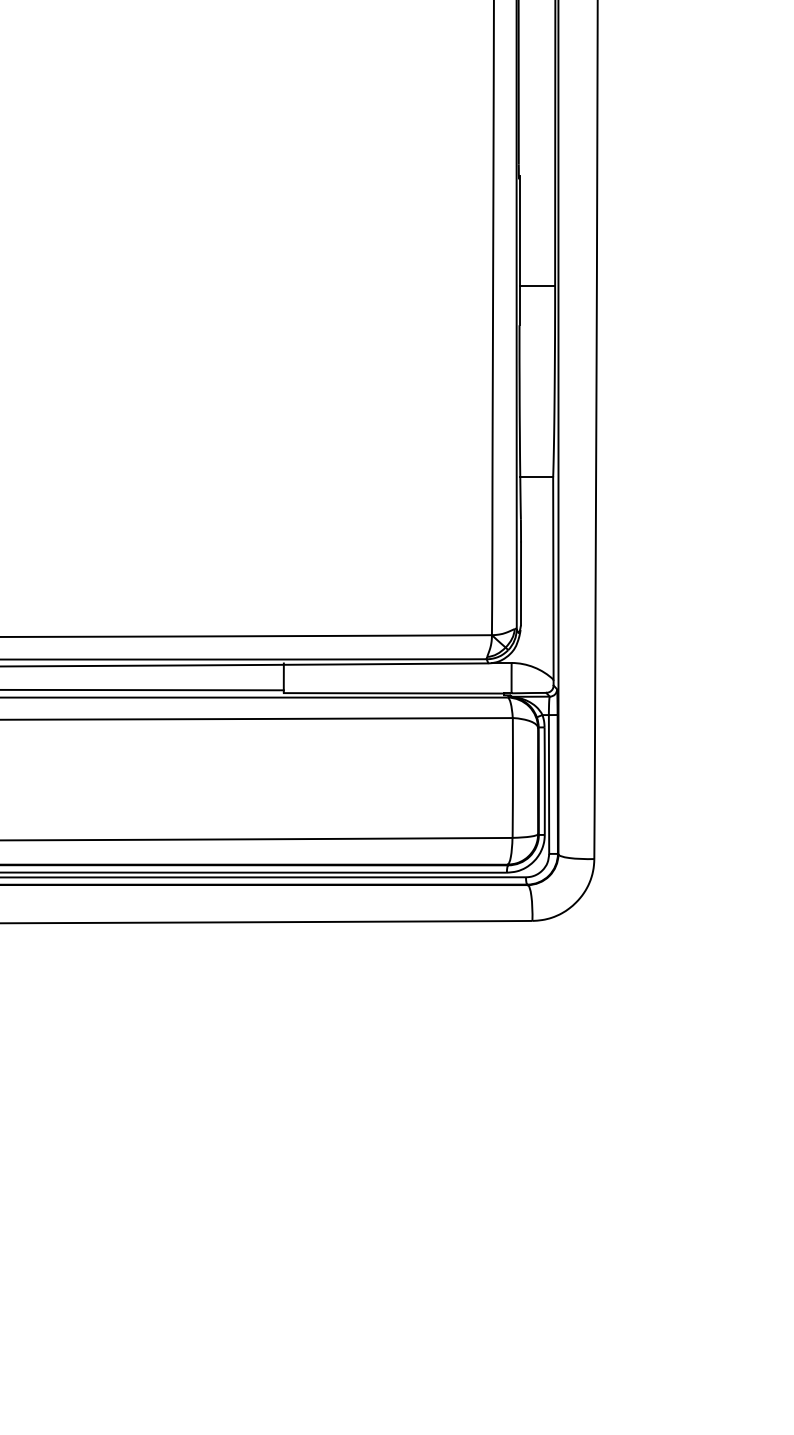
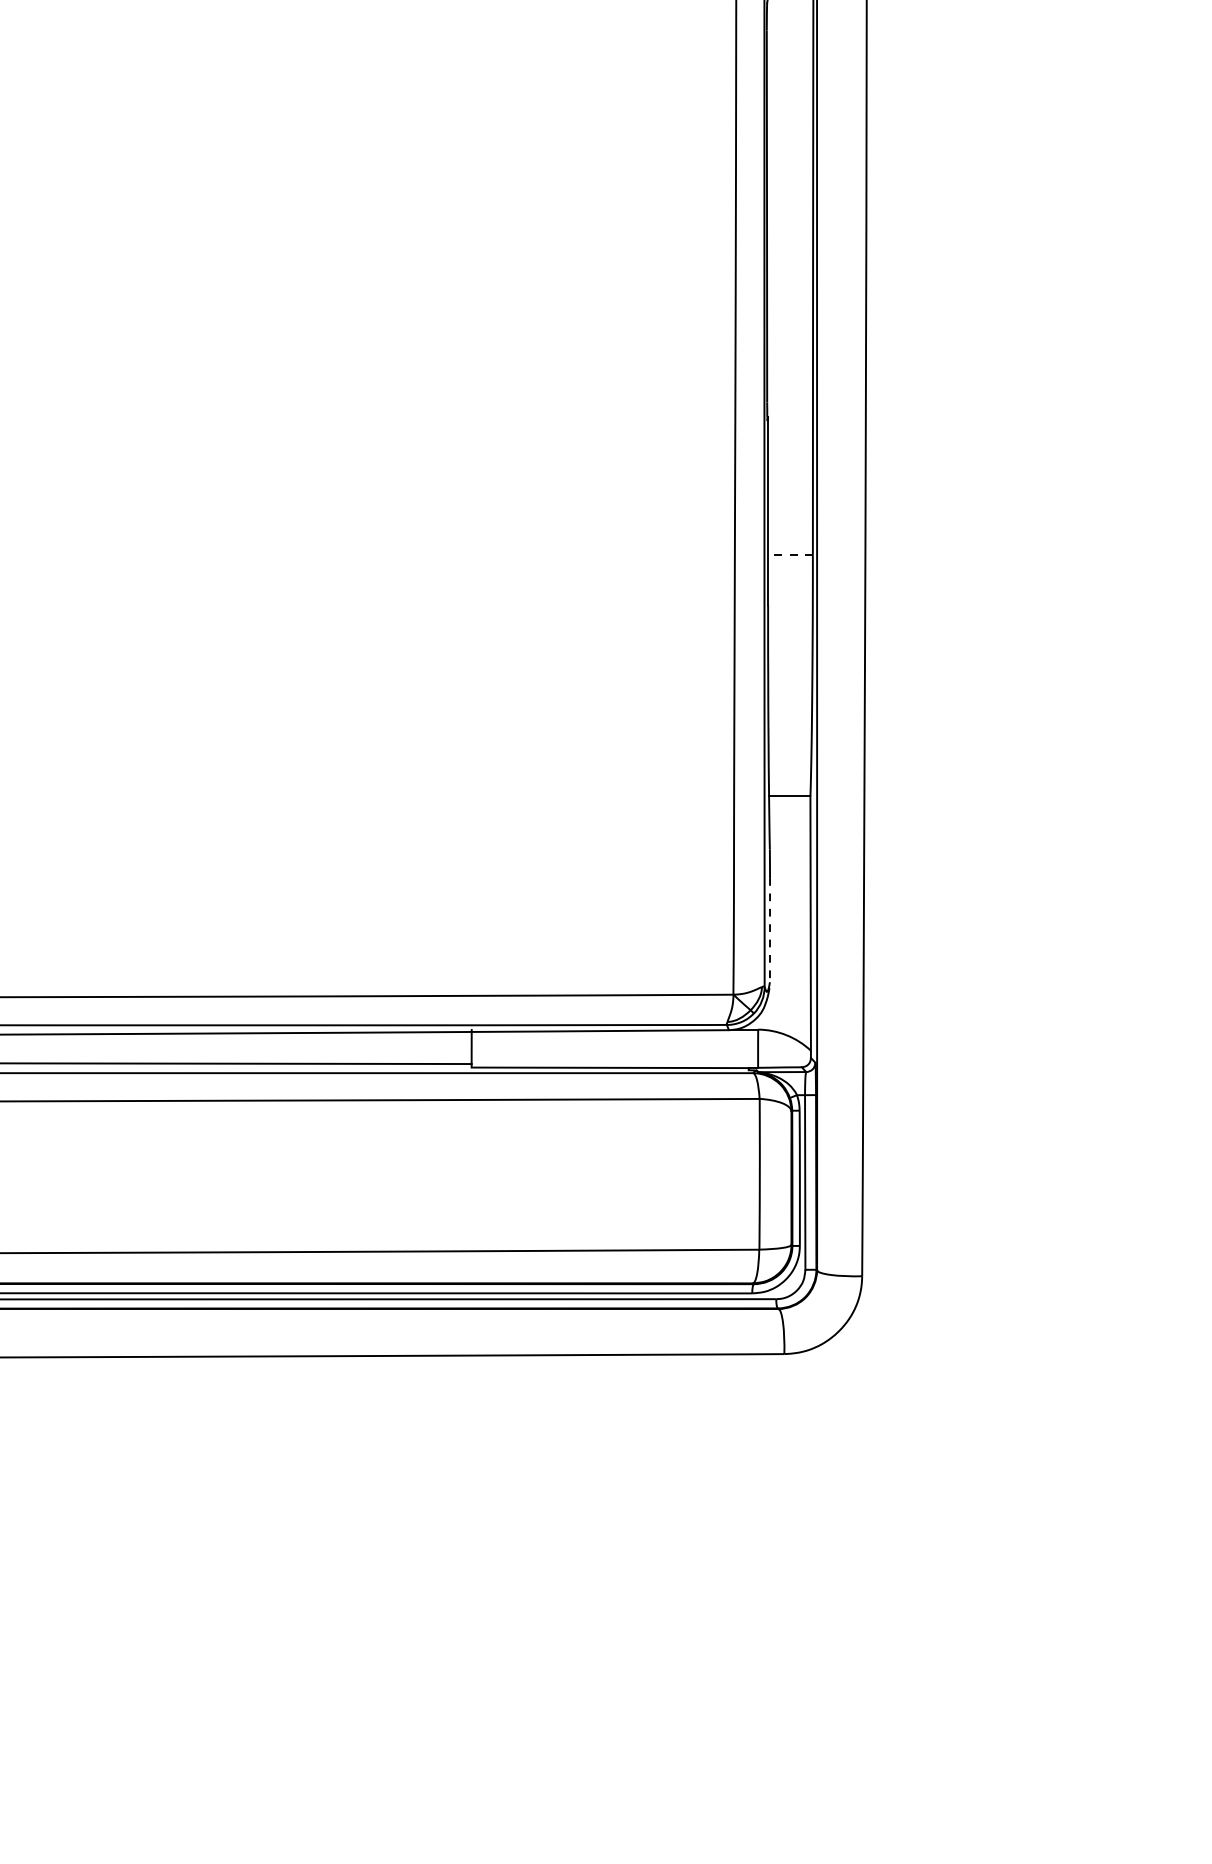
line: (537, 285) -> (790, 555), solid -> dashed
line: (520, 584) -> (769, 930), solid -> dashed

